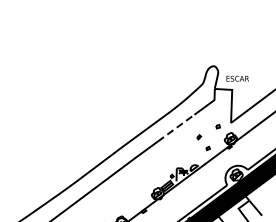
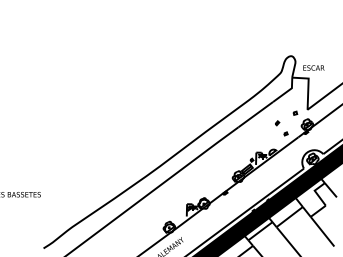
line: (176, 127) -> (256, 114), dashed -> solid

